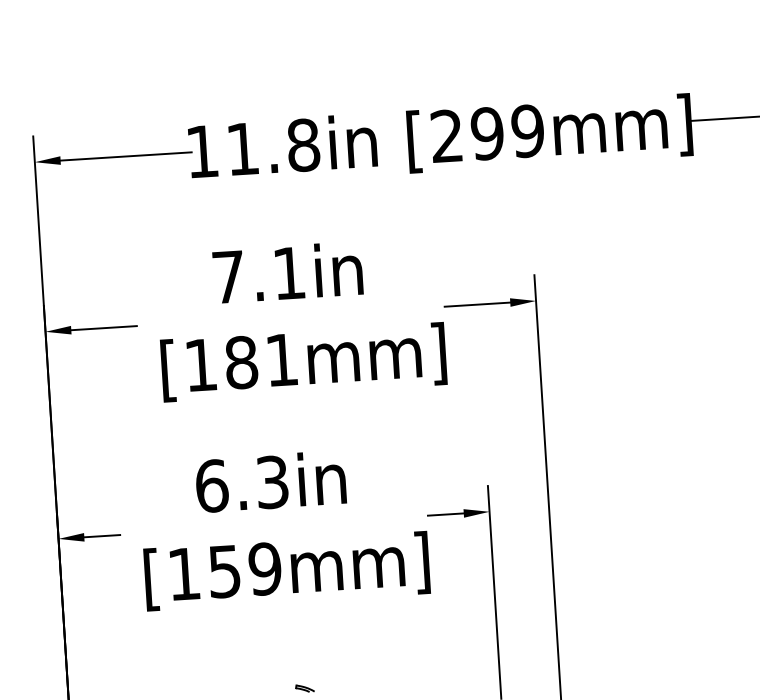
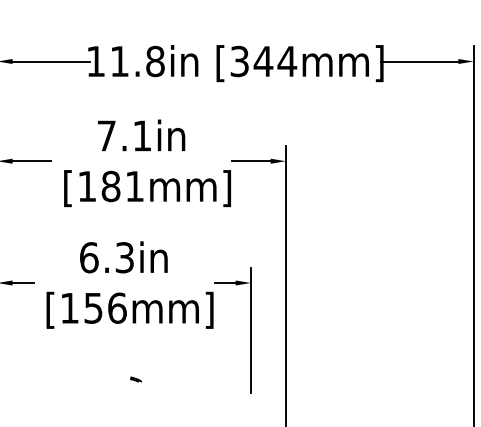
text: (487, 133) -> (263, 61), [299mm] -> [344mm]
text: (265, 567) -> (117, 307), [159mm] -> [156mm]

